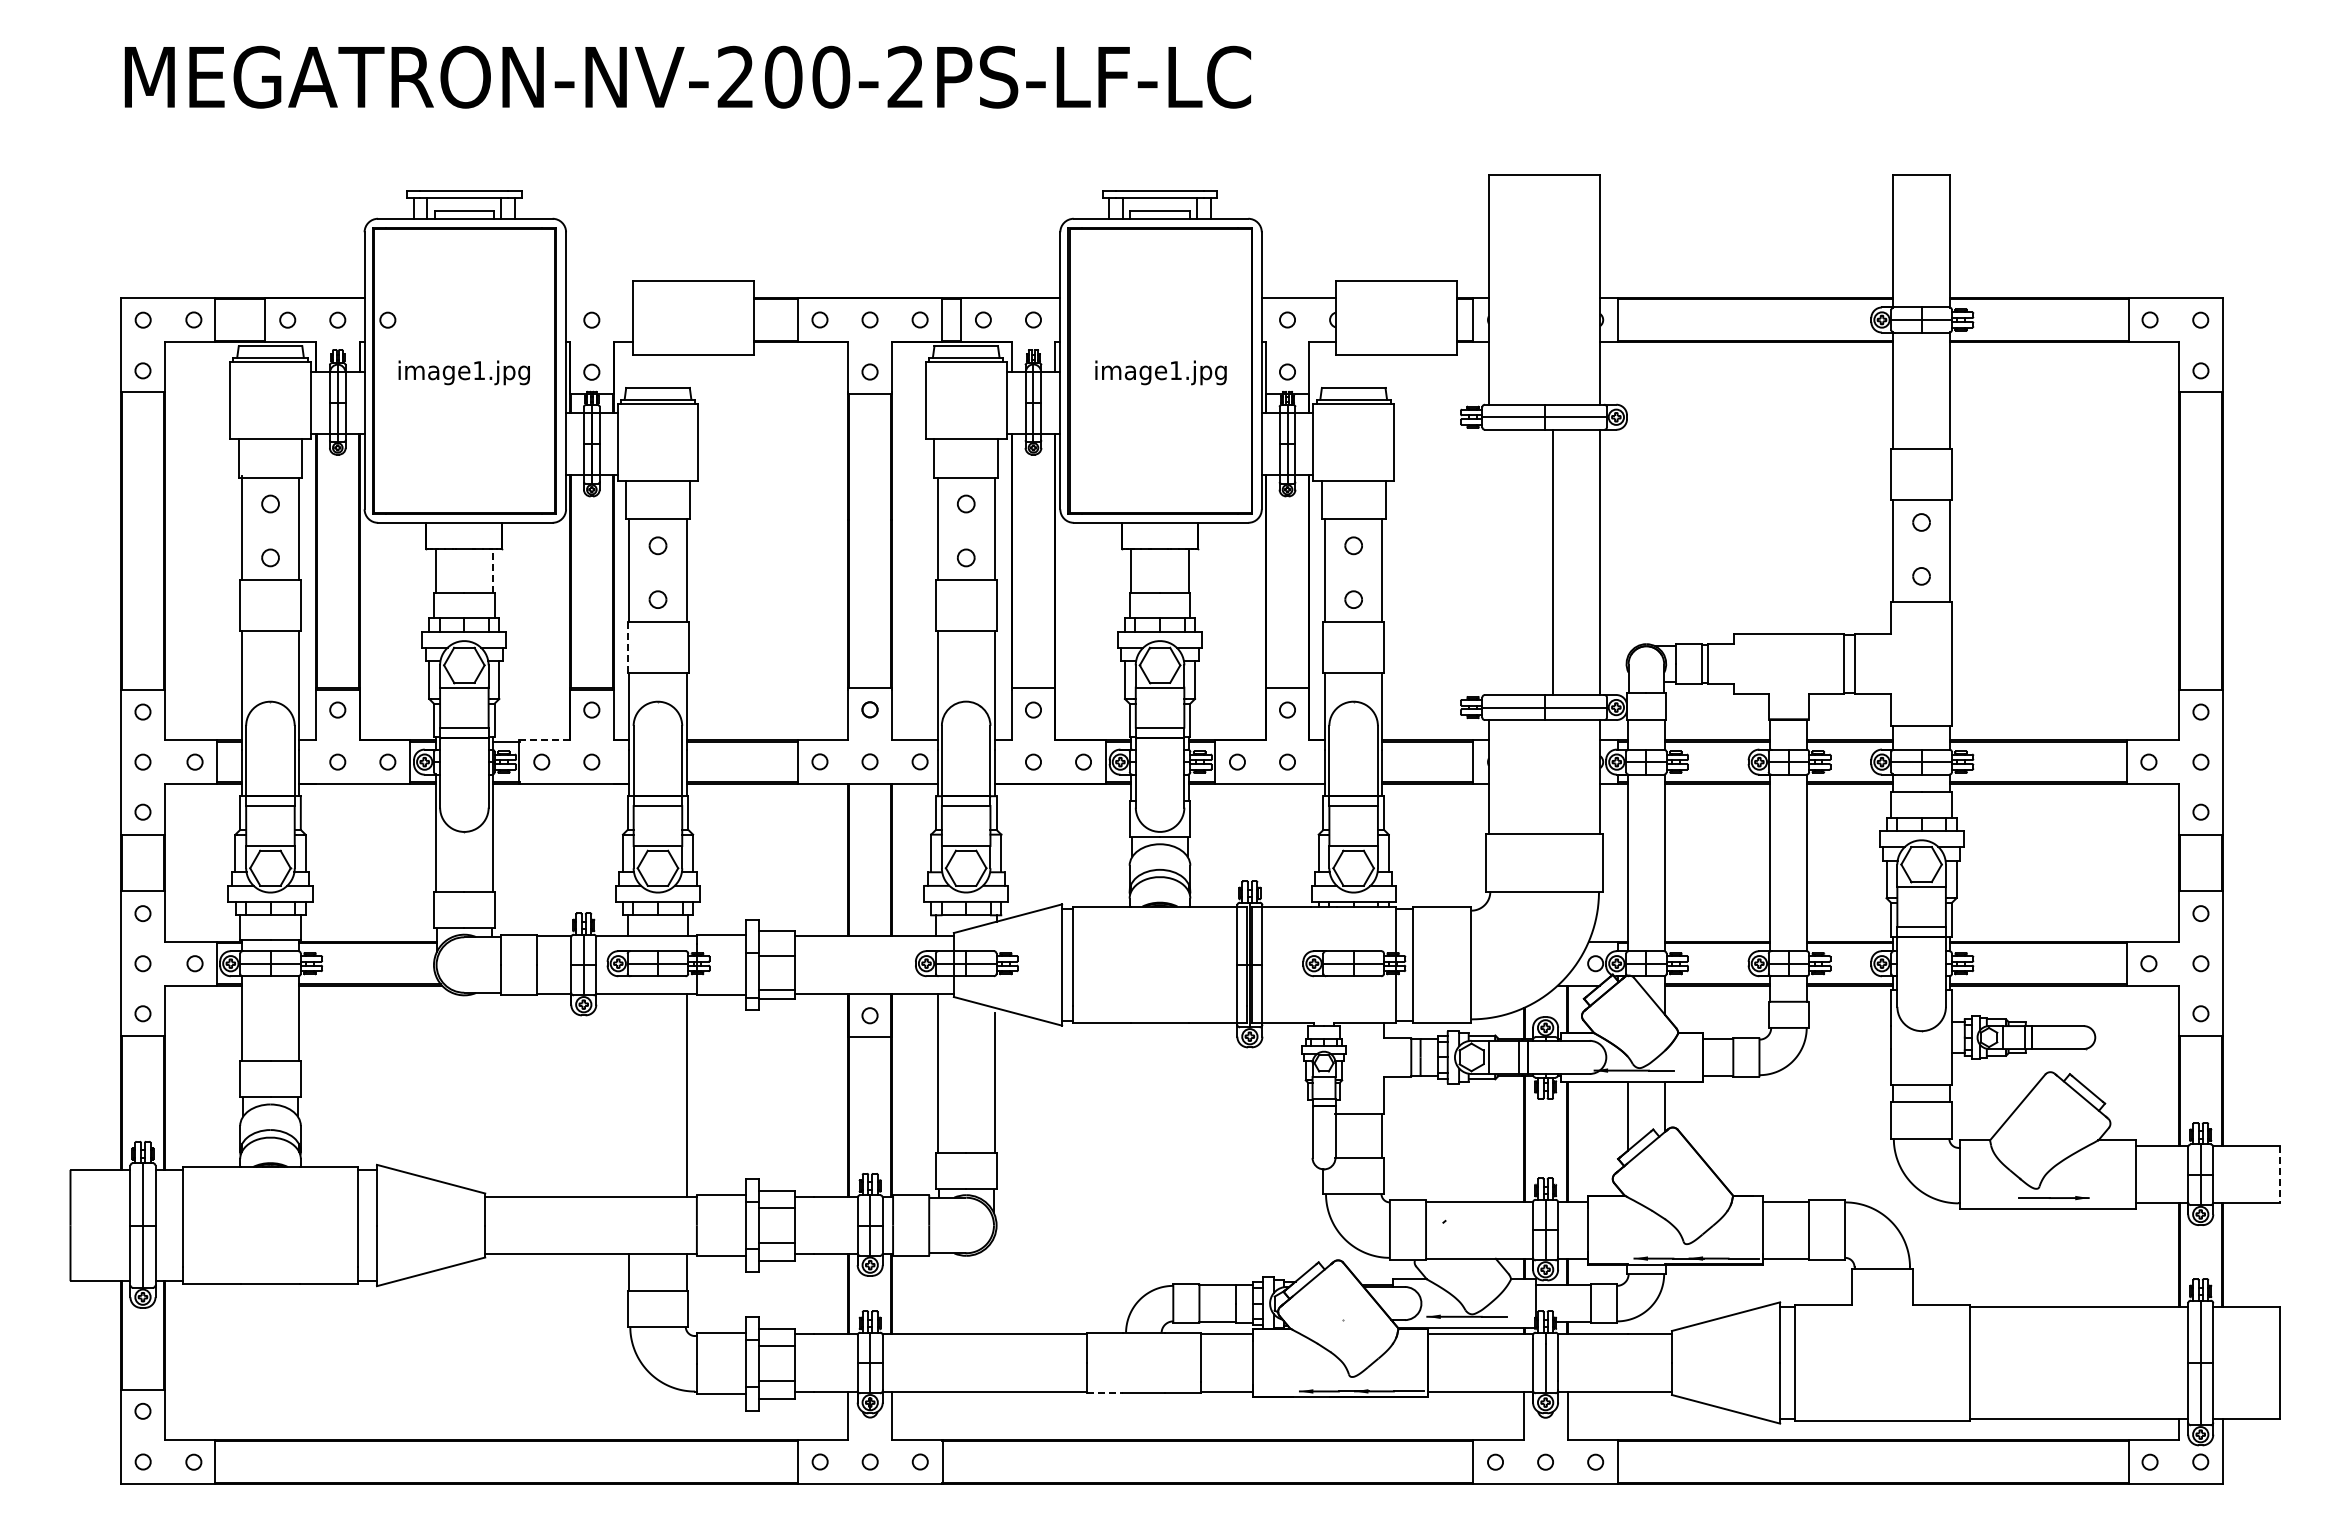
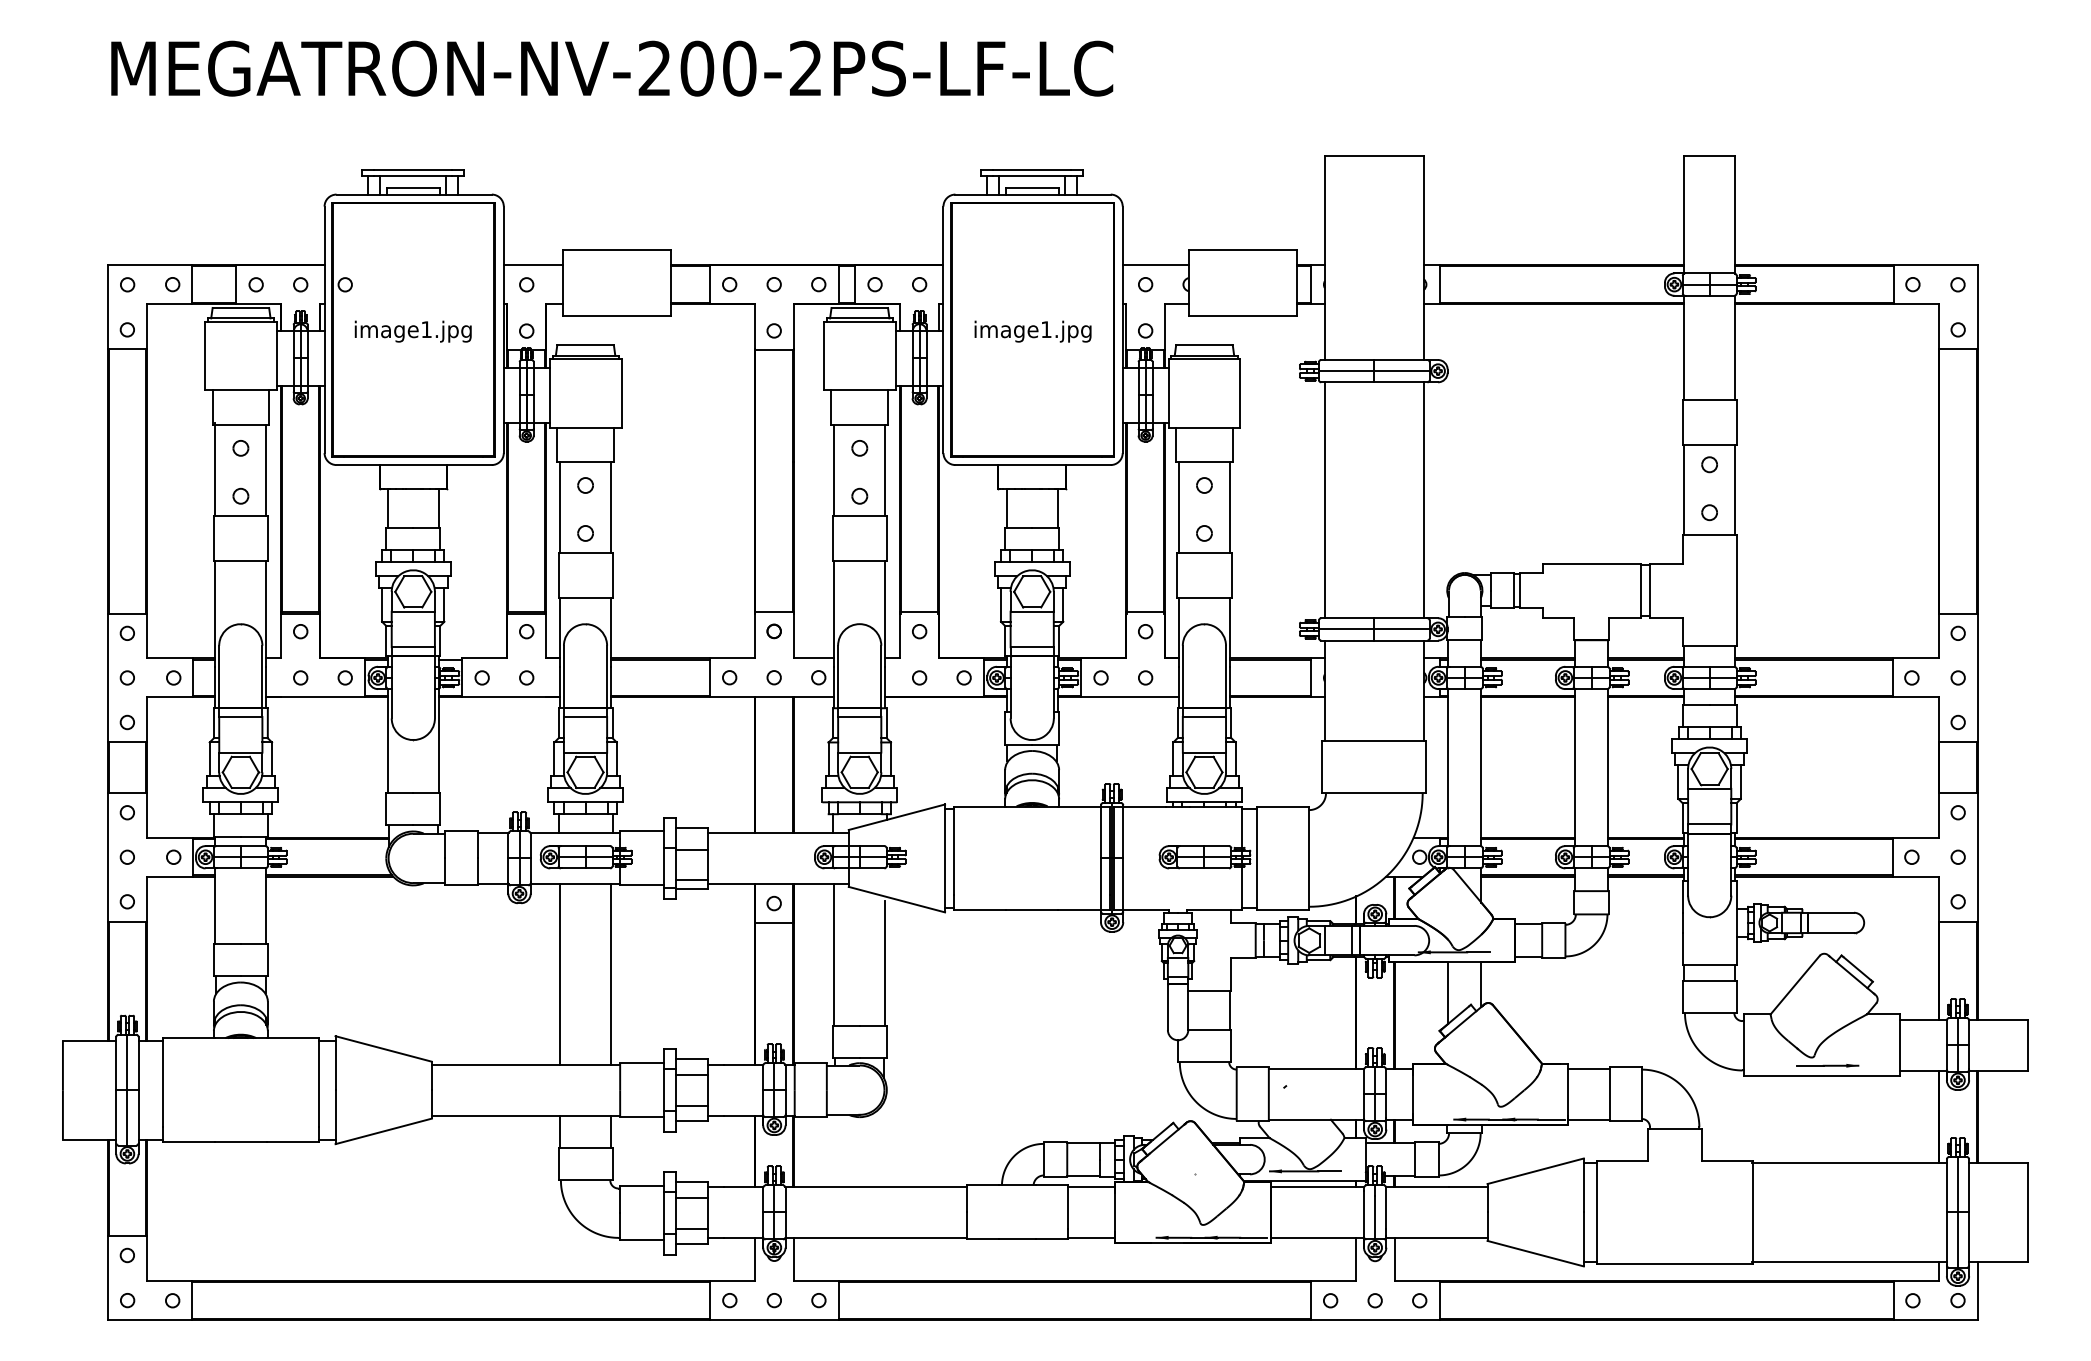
line: (599, 298) -> (533, 265), added
line: (1553, 561) -> (1325, 499), moved
line: (492, 570) -> (438, 507), dashed -> solid
line: (627, 647) -> (558, 575), dashed -> solid
line: (544, 740) -> (484, 658), dashed -> solid
line: (629, 1094) -> (560, 973), added
line: (2279, 1174) -> (2028, 1044), dashed -> solid
line: (1105, 1393) -> (983, 1239), dashed -> solid

